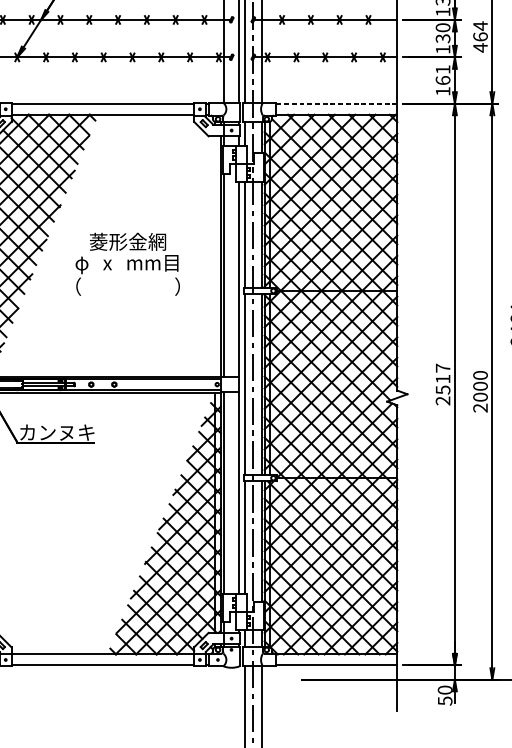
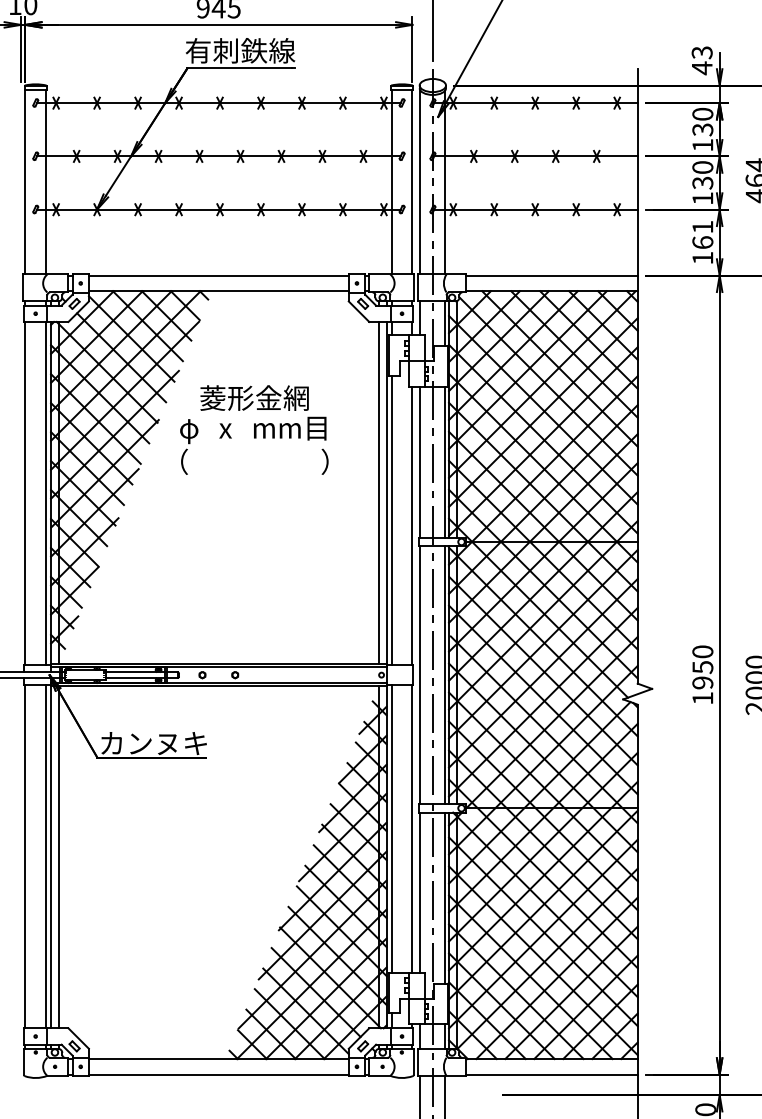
line: (337, 103) -> (552, 275), dashed -> solid
line: (215, 256) -> (378, 492), added
text: (127, 263) -> (254, 429), moved
text: (442, 384) -> (702, 674), 2517 -> 1950

